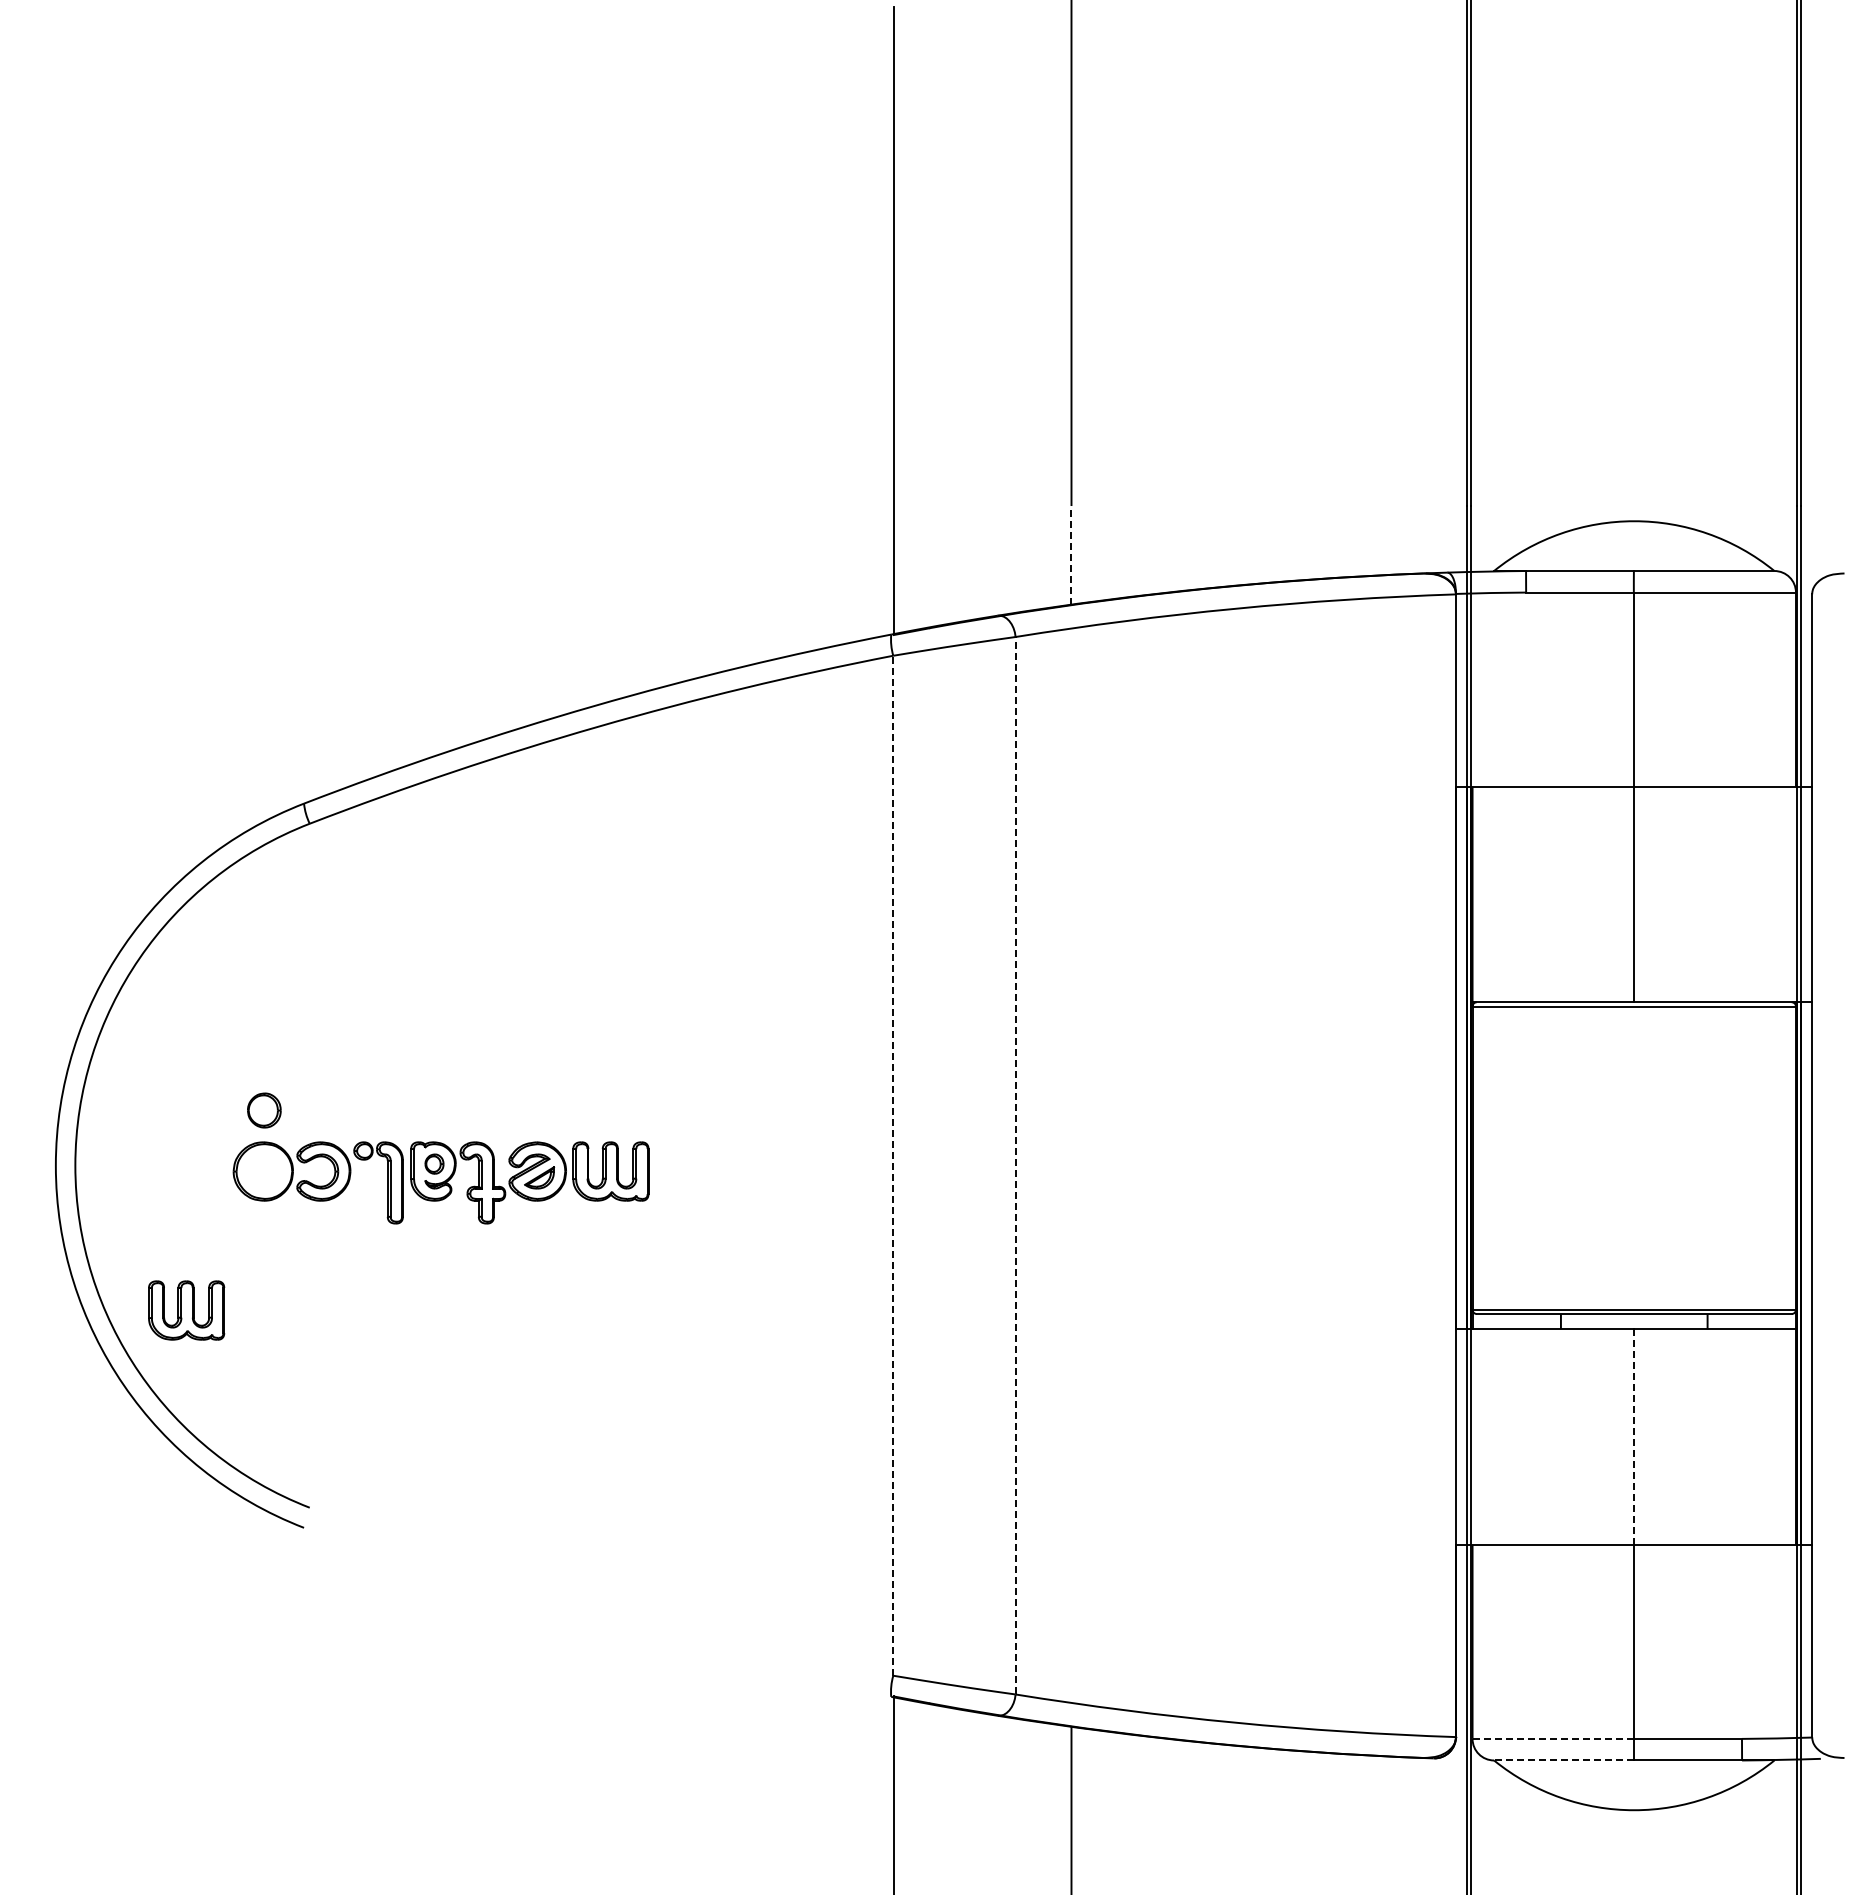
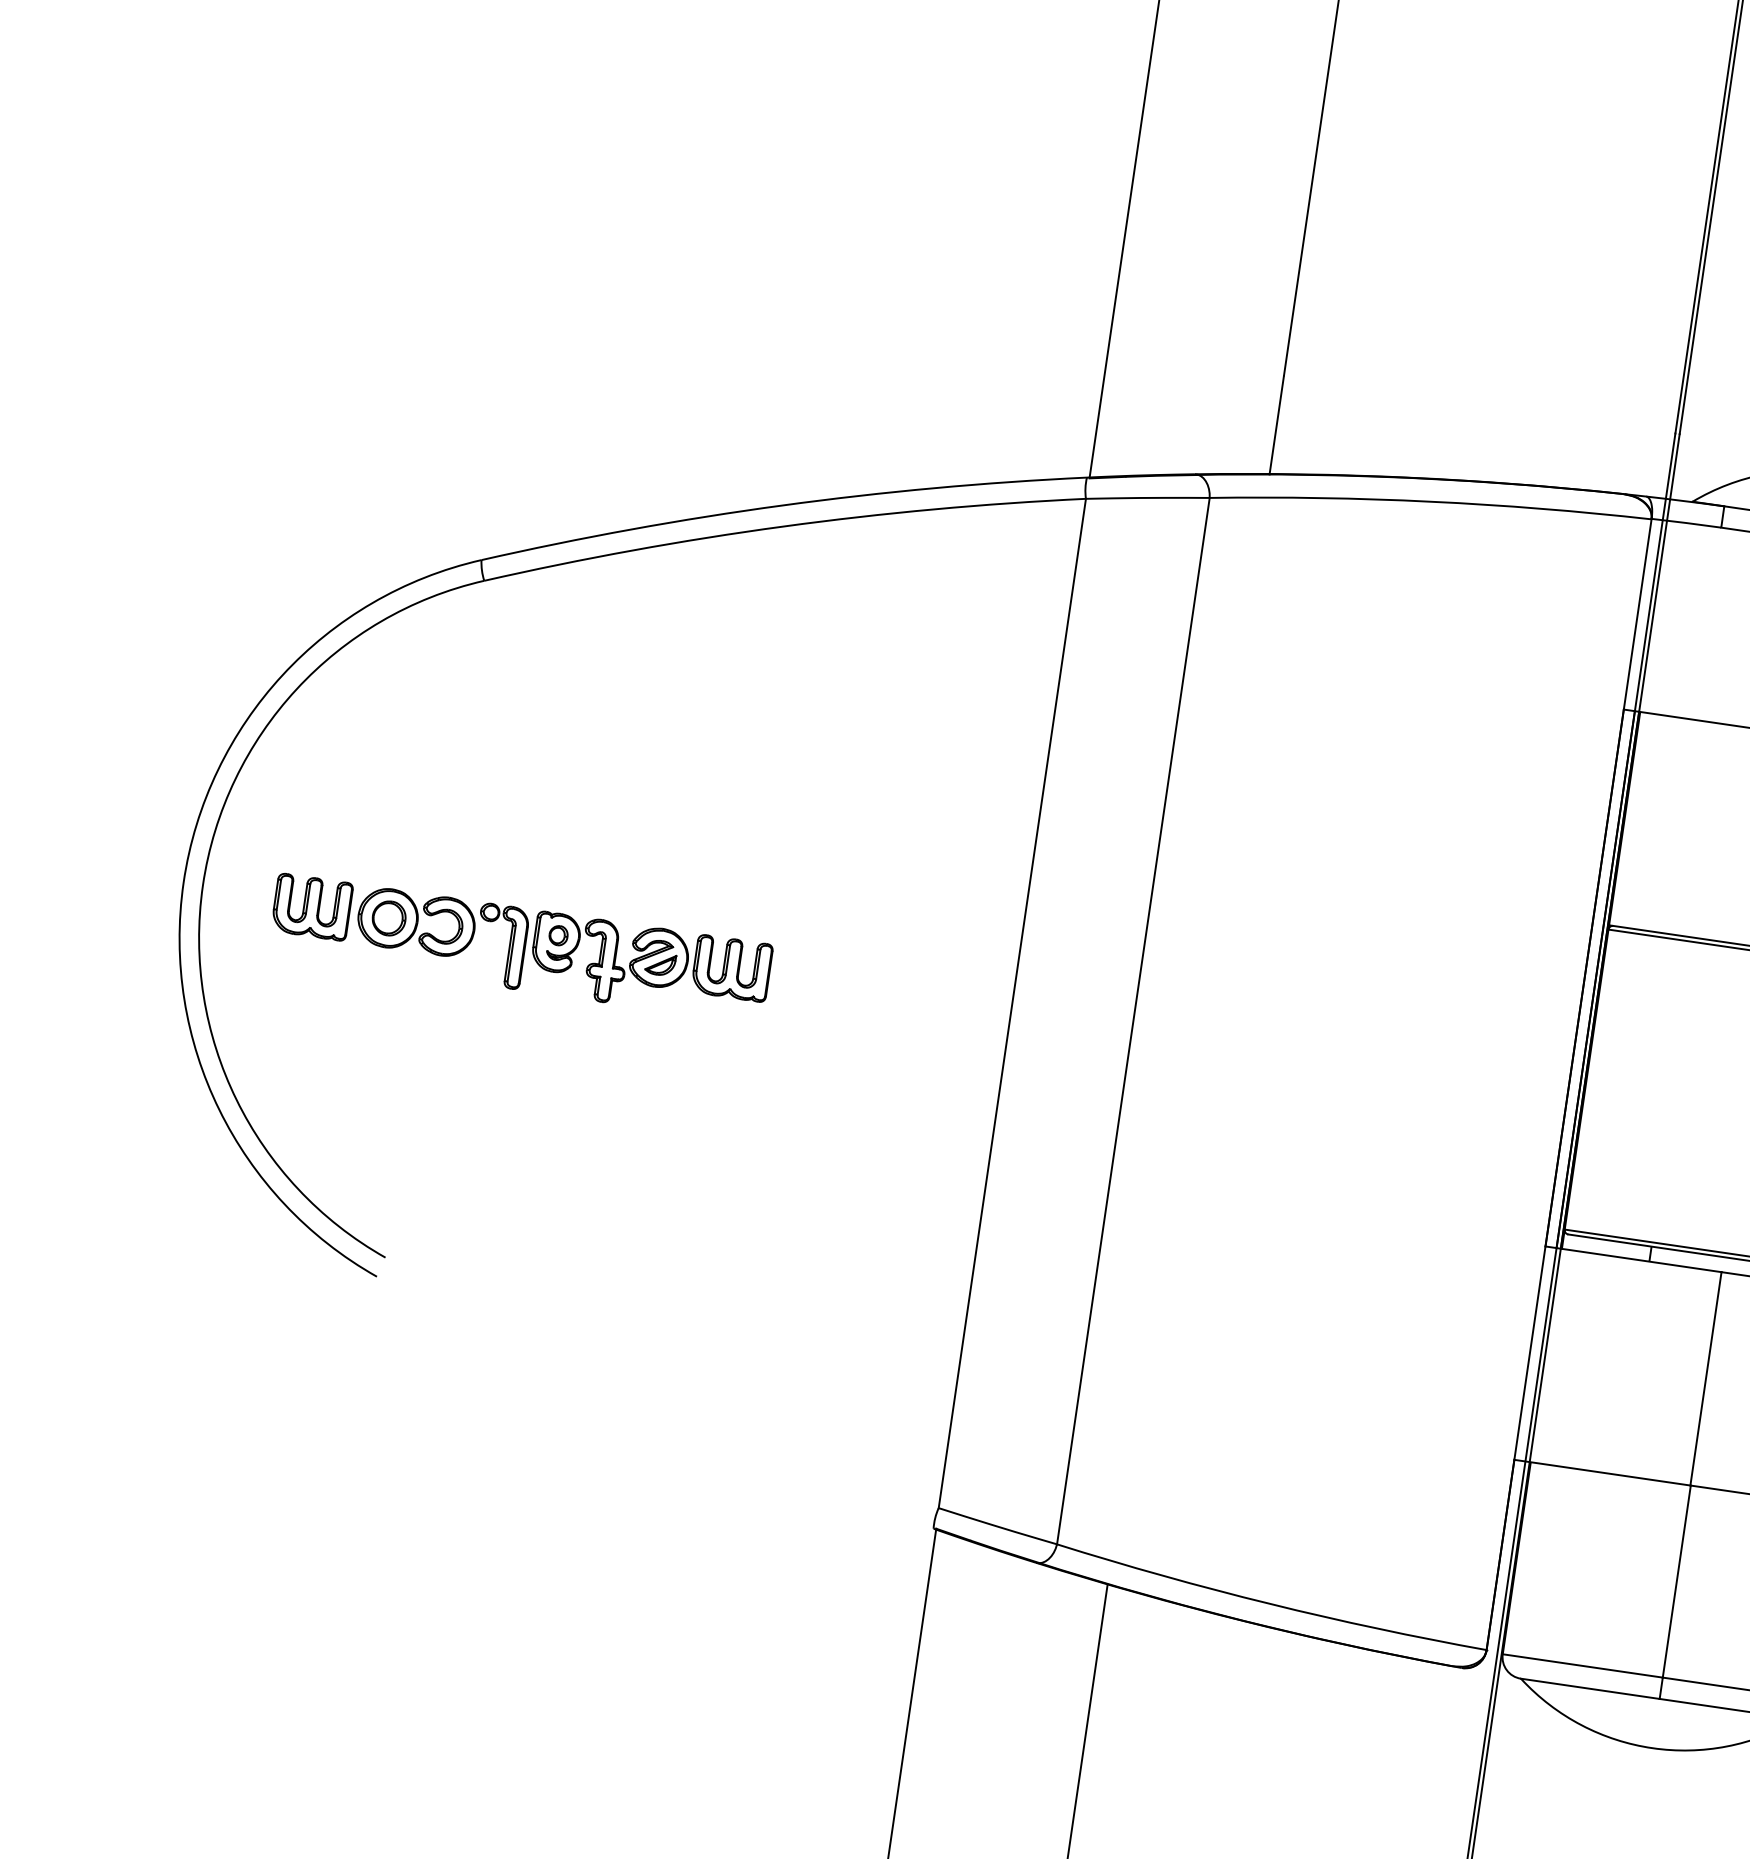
line: (1071, 555) -> (1276, 425), dashed -> solid
part: (264, 1110) -> (389, 918), moved
line: (893, 1165) -> (1012, 1003), dashed -> solid
line: (1015, 1165) -> (1133, 1020), dashed -> solid
part: (186, 1310) -> (312, 907), moved
line: (1633, 1437) -> (1705, 1379), dashed -> solid
line: (1553, 1738) -> (1582, 1665), dashed -> solid
line: (1563, 1760) -> (1589, 1688), dashed -> solid

